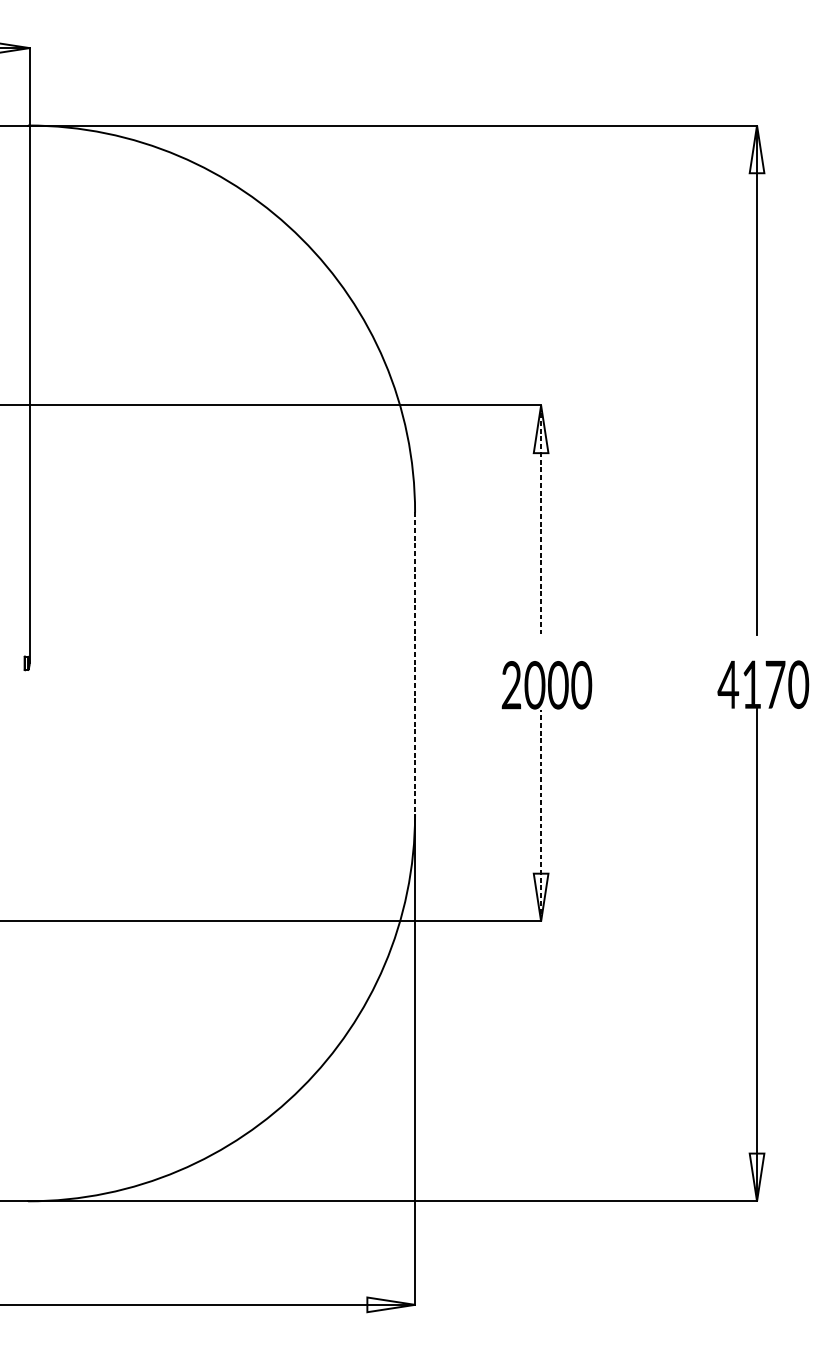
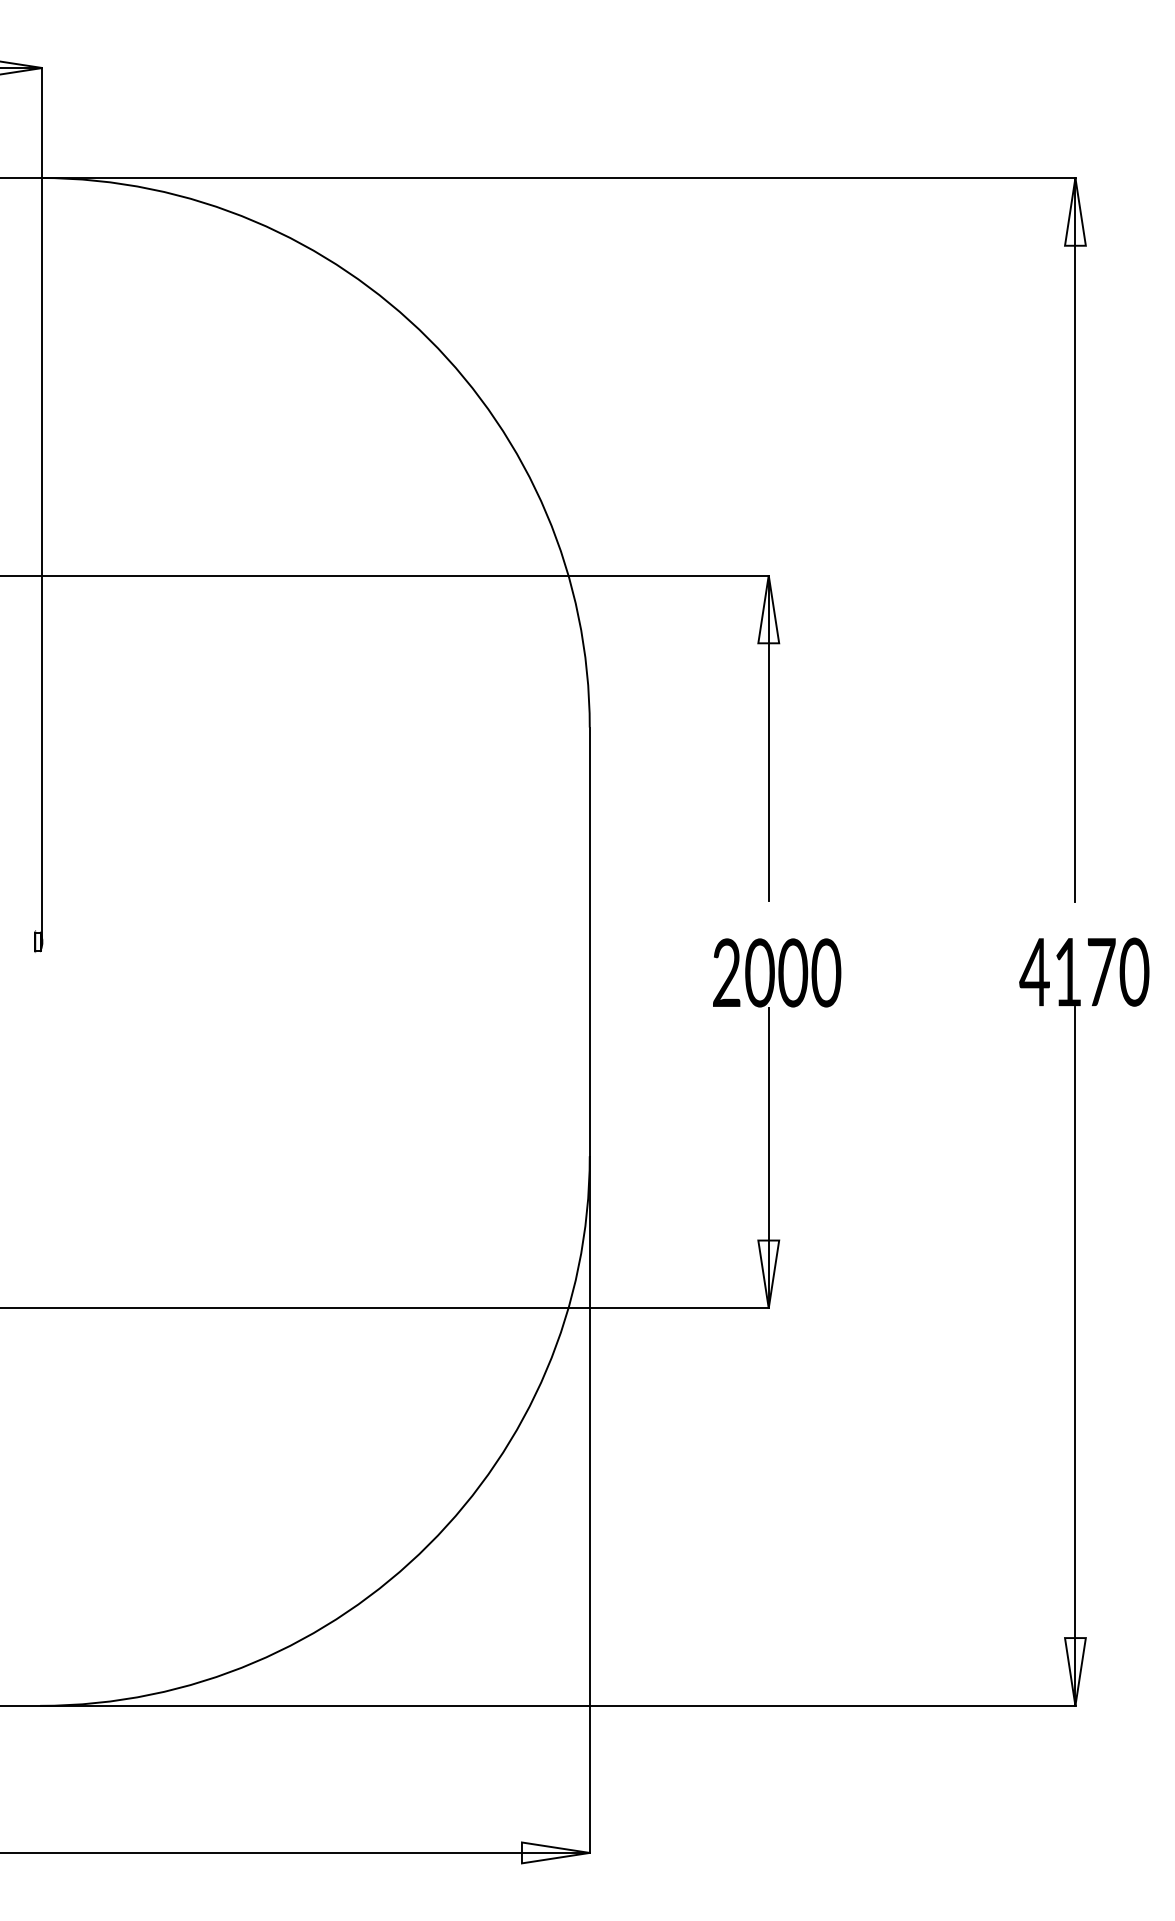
line: (540, 520) -> (768, 738), dashed -> solid
line: (414, 663) -> (589, 942), dashed -> solid
line: (540, 815) -> (768, 1157), dashed -> solid

